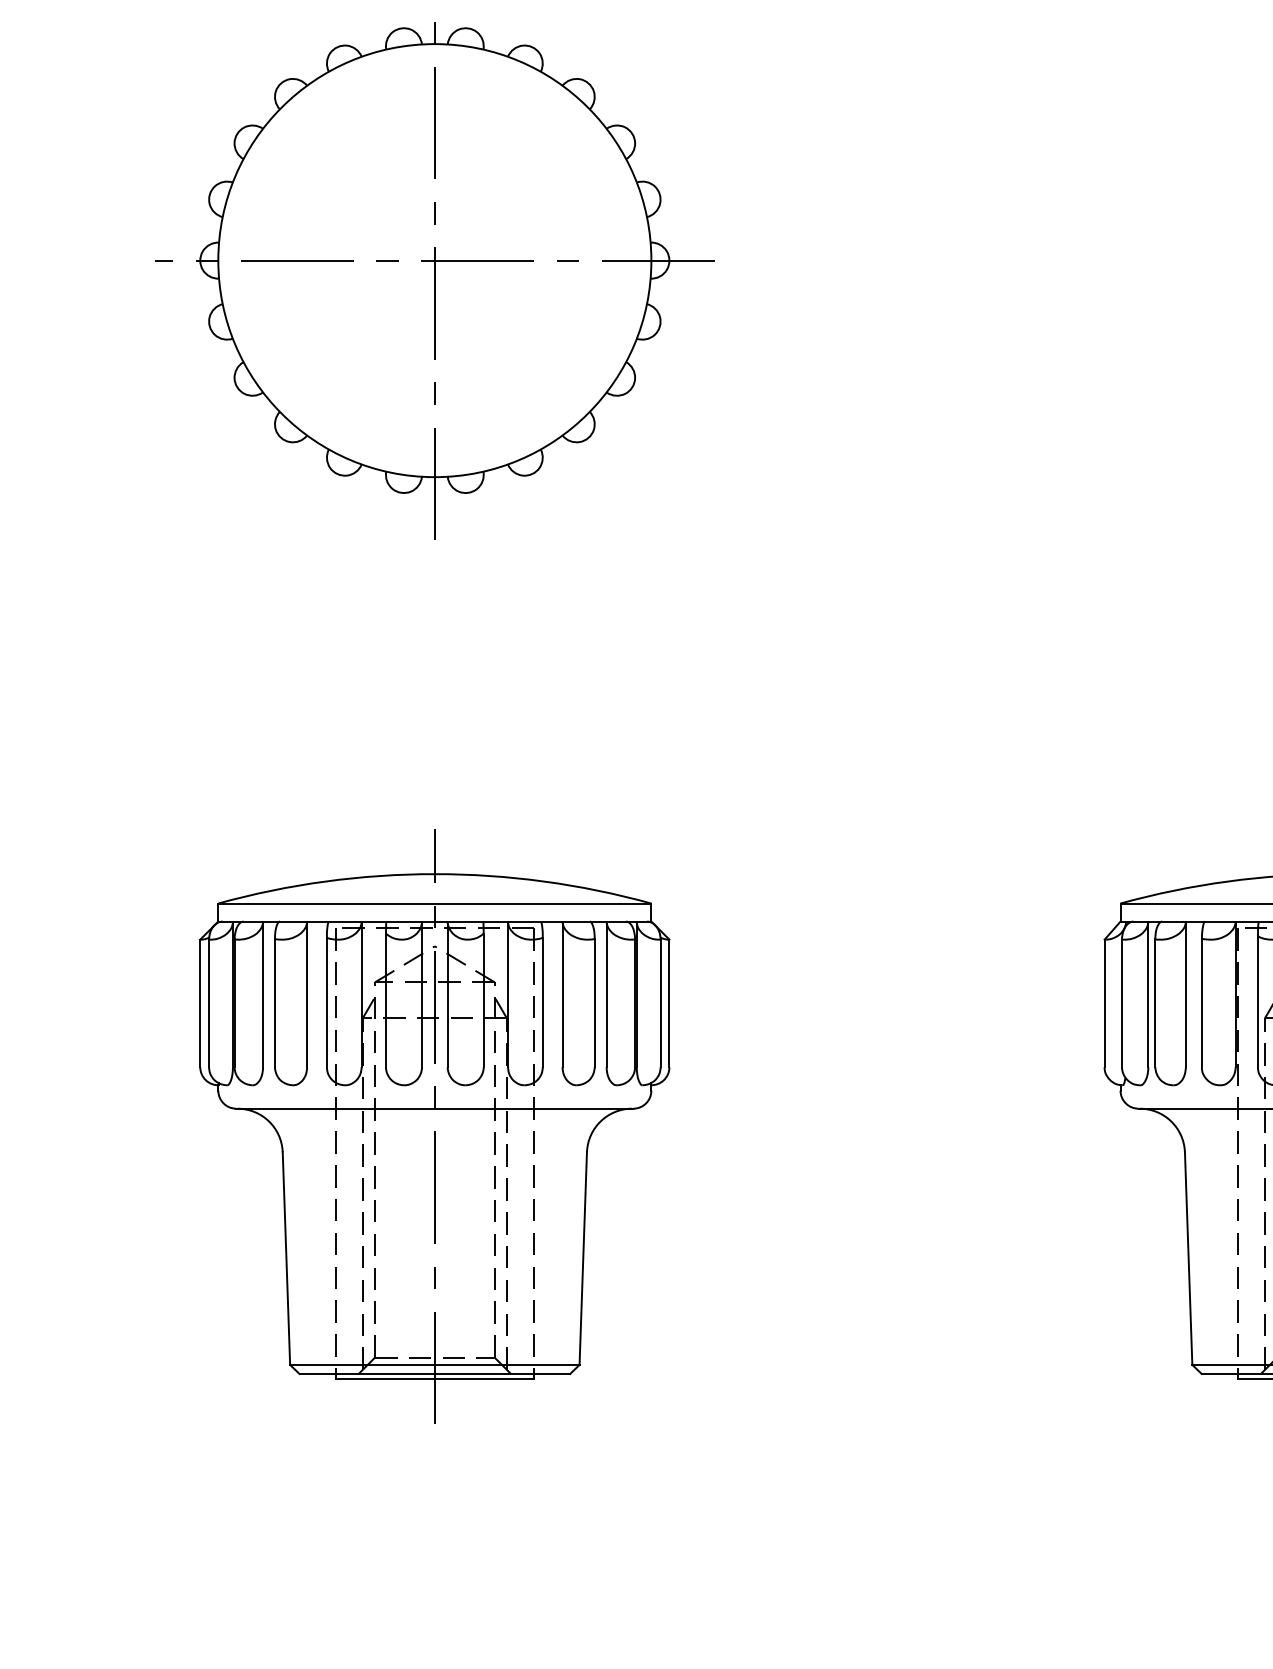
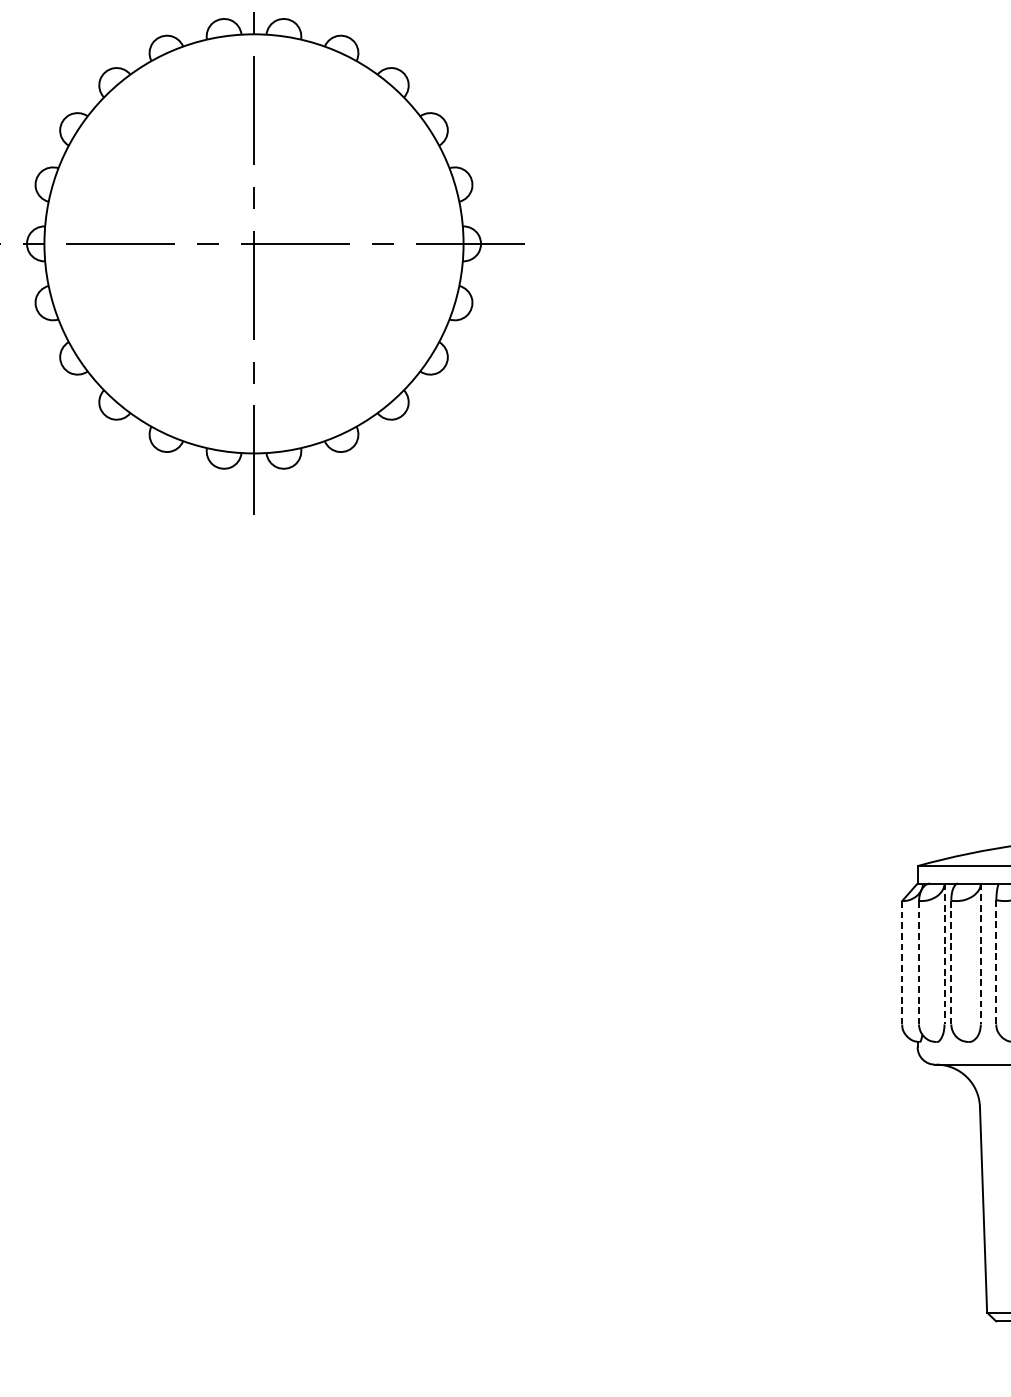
line: (1148, 994) -> (944, 954), solid -> dashed
line: (1185, 994) -> (980, 954), solid -> dashed
line: (1104, 1003) -> (902, 962), solid -> dashed
line: (1121, 1003) -> (918, 962), solid -> dashed
line: (1155, 1003) -> (951, 962), solid -> dashed
line: (1201, 1003) -> (995, 962), solid -> dashed
part: (434, 1126) -> (253, 1081), removed

